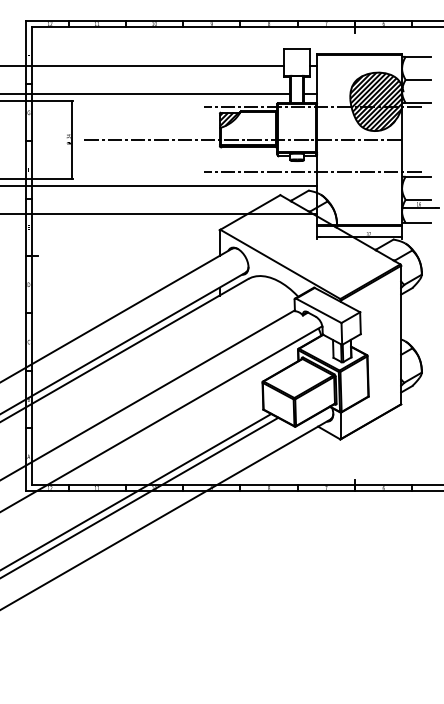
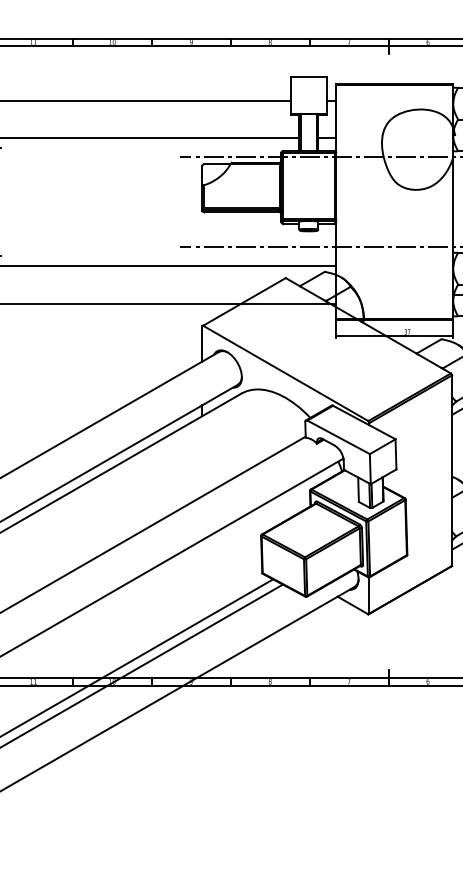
hatch: (376, 101) -> (418, 149), removed
hatch: (228, 119) -> (214, 173), removed
line: (244, 139) -> (236, 201), removed

